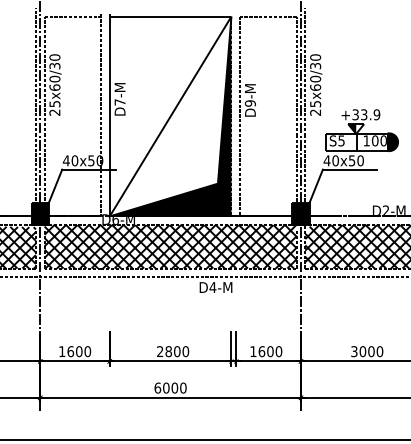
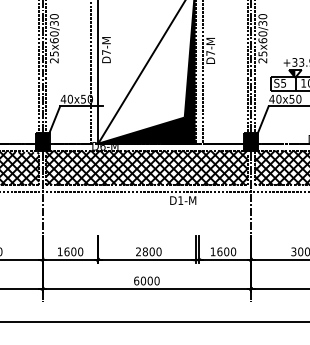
text: (249, 103) -> (209, 53), D9-M -> D7-M
text: (212, 287) -> (180, 200), D4-M -> D1-M

